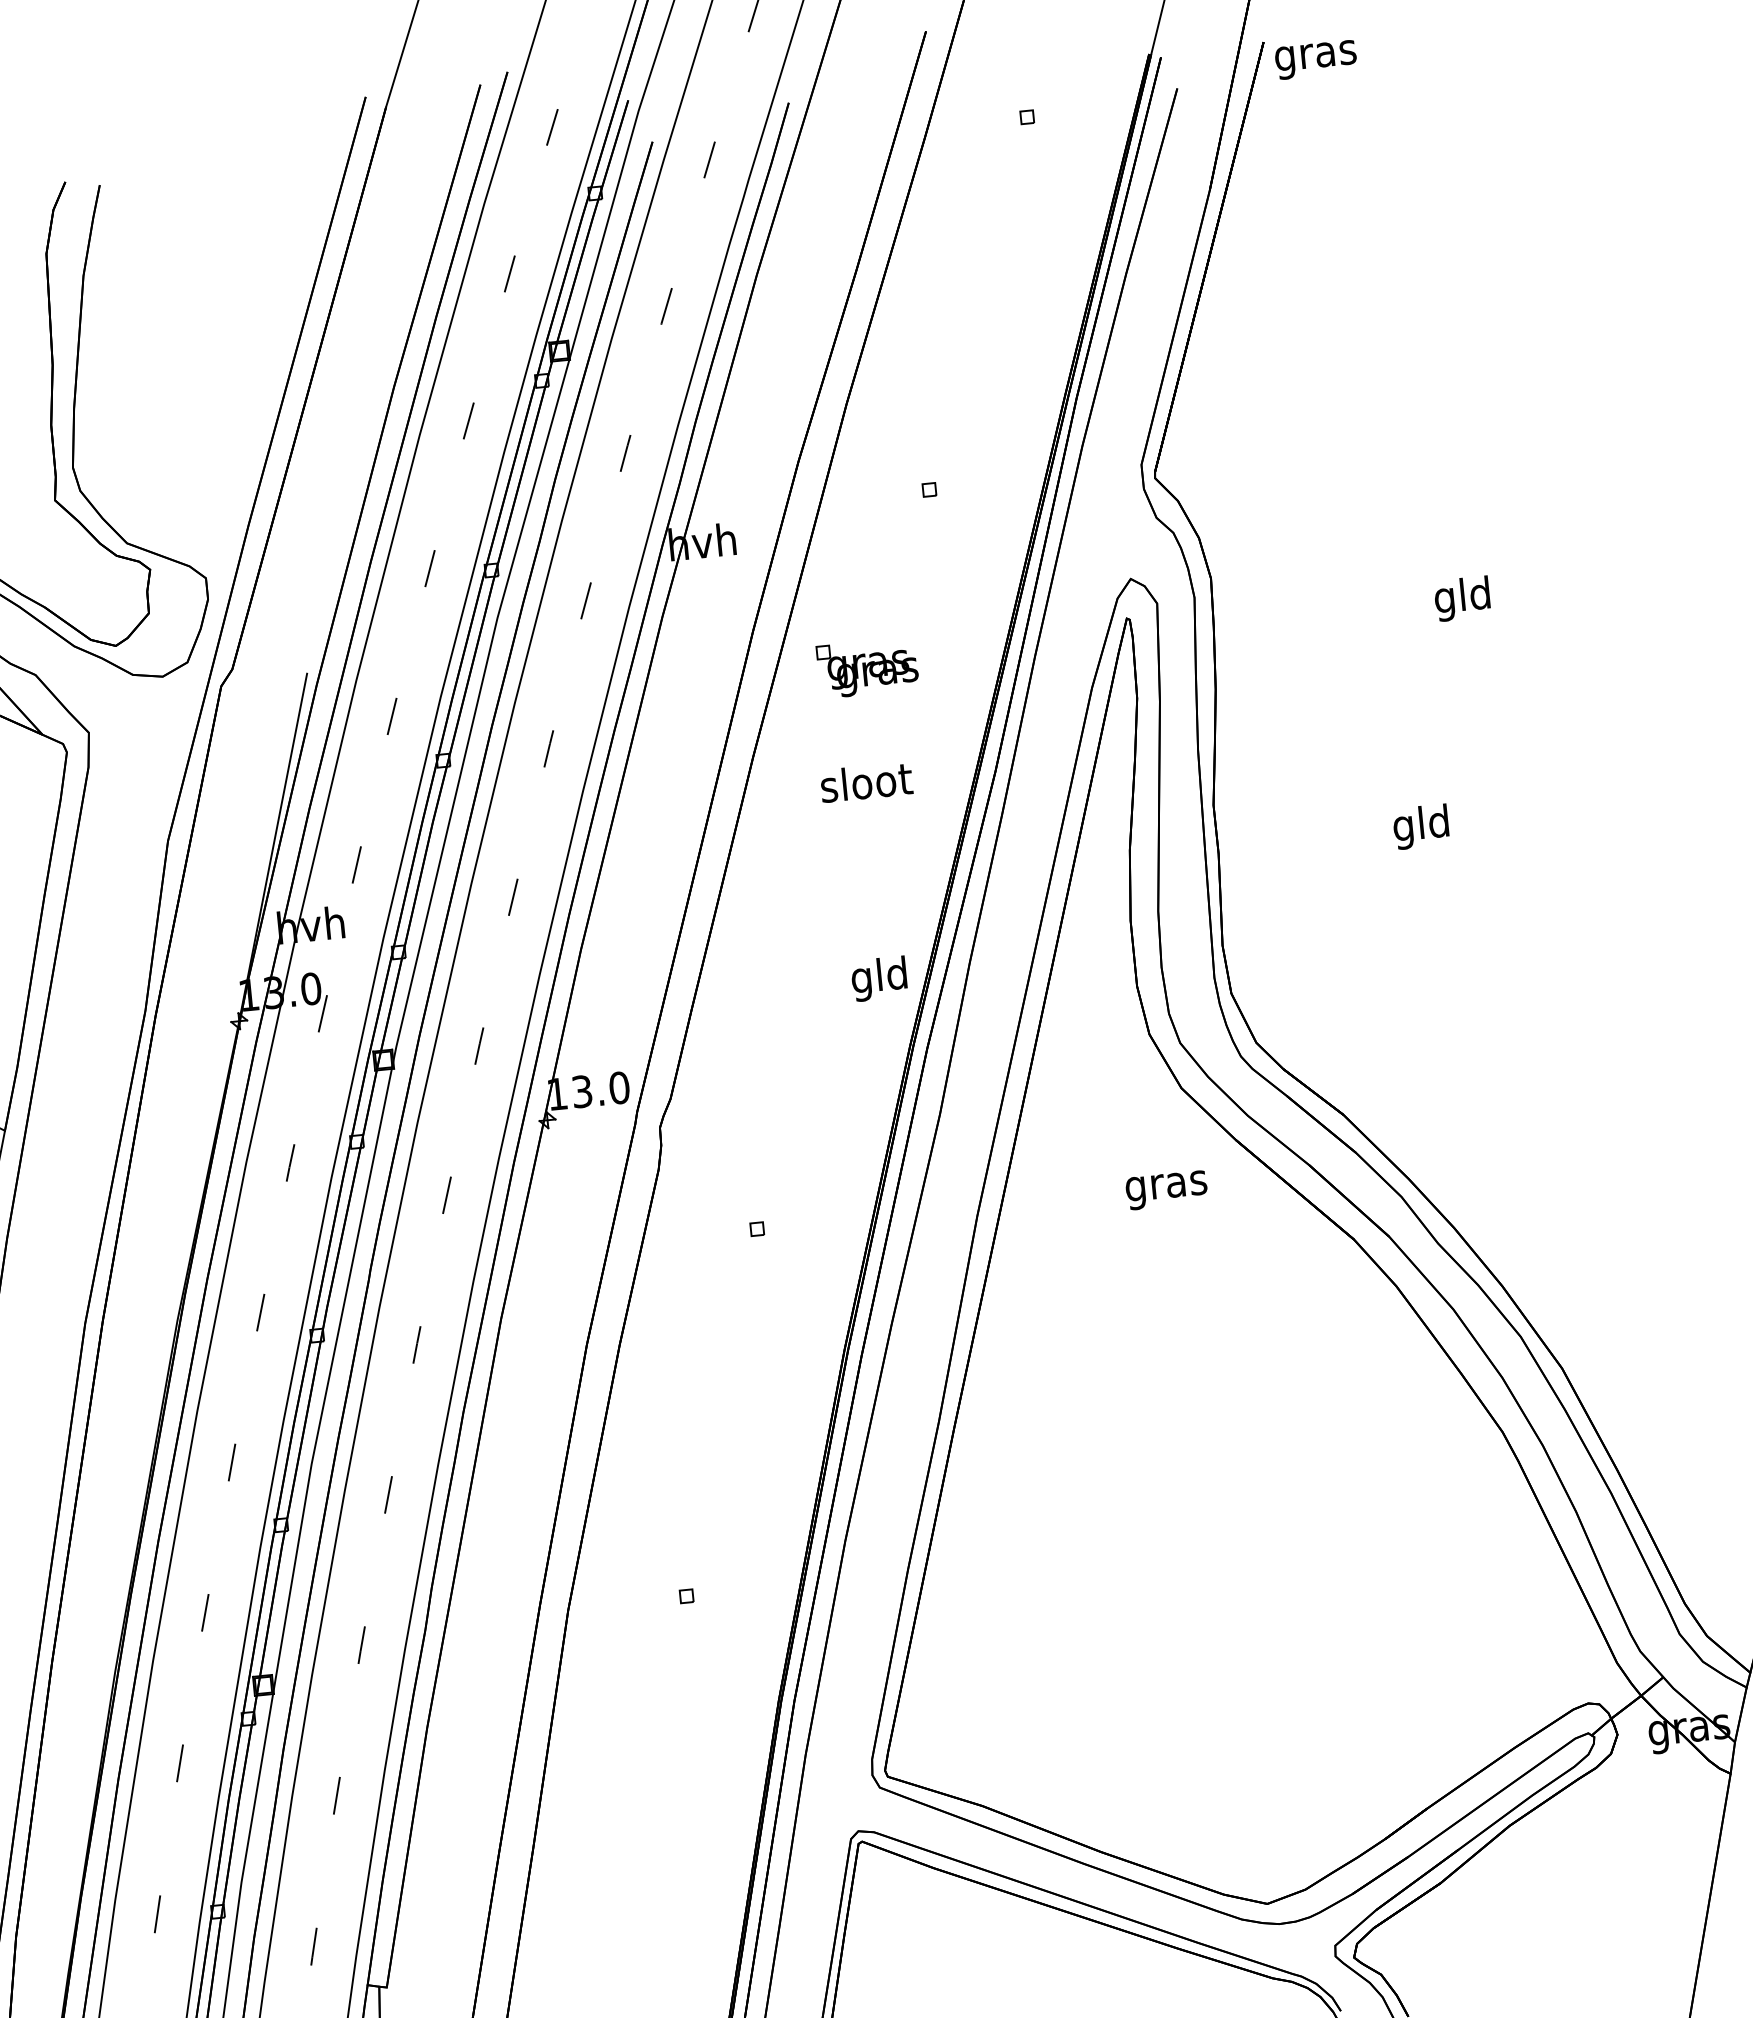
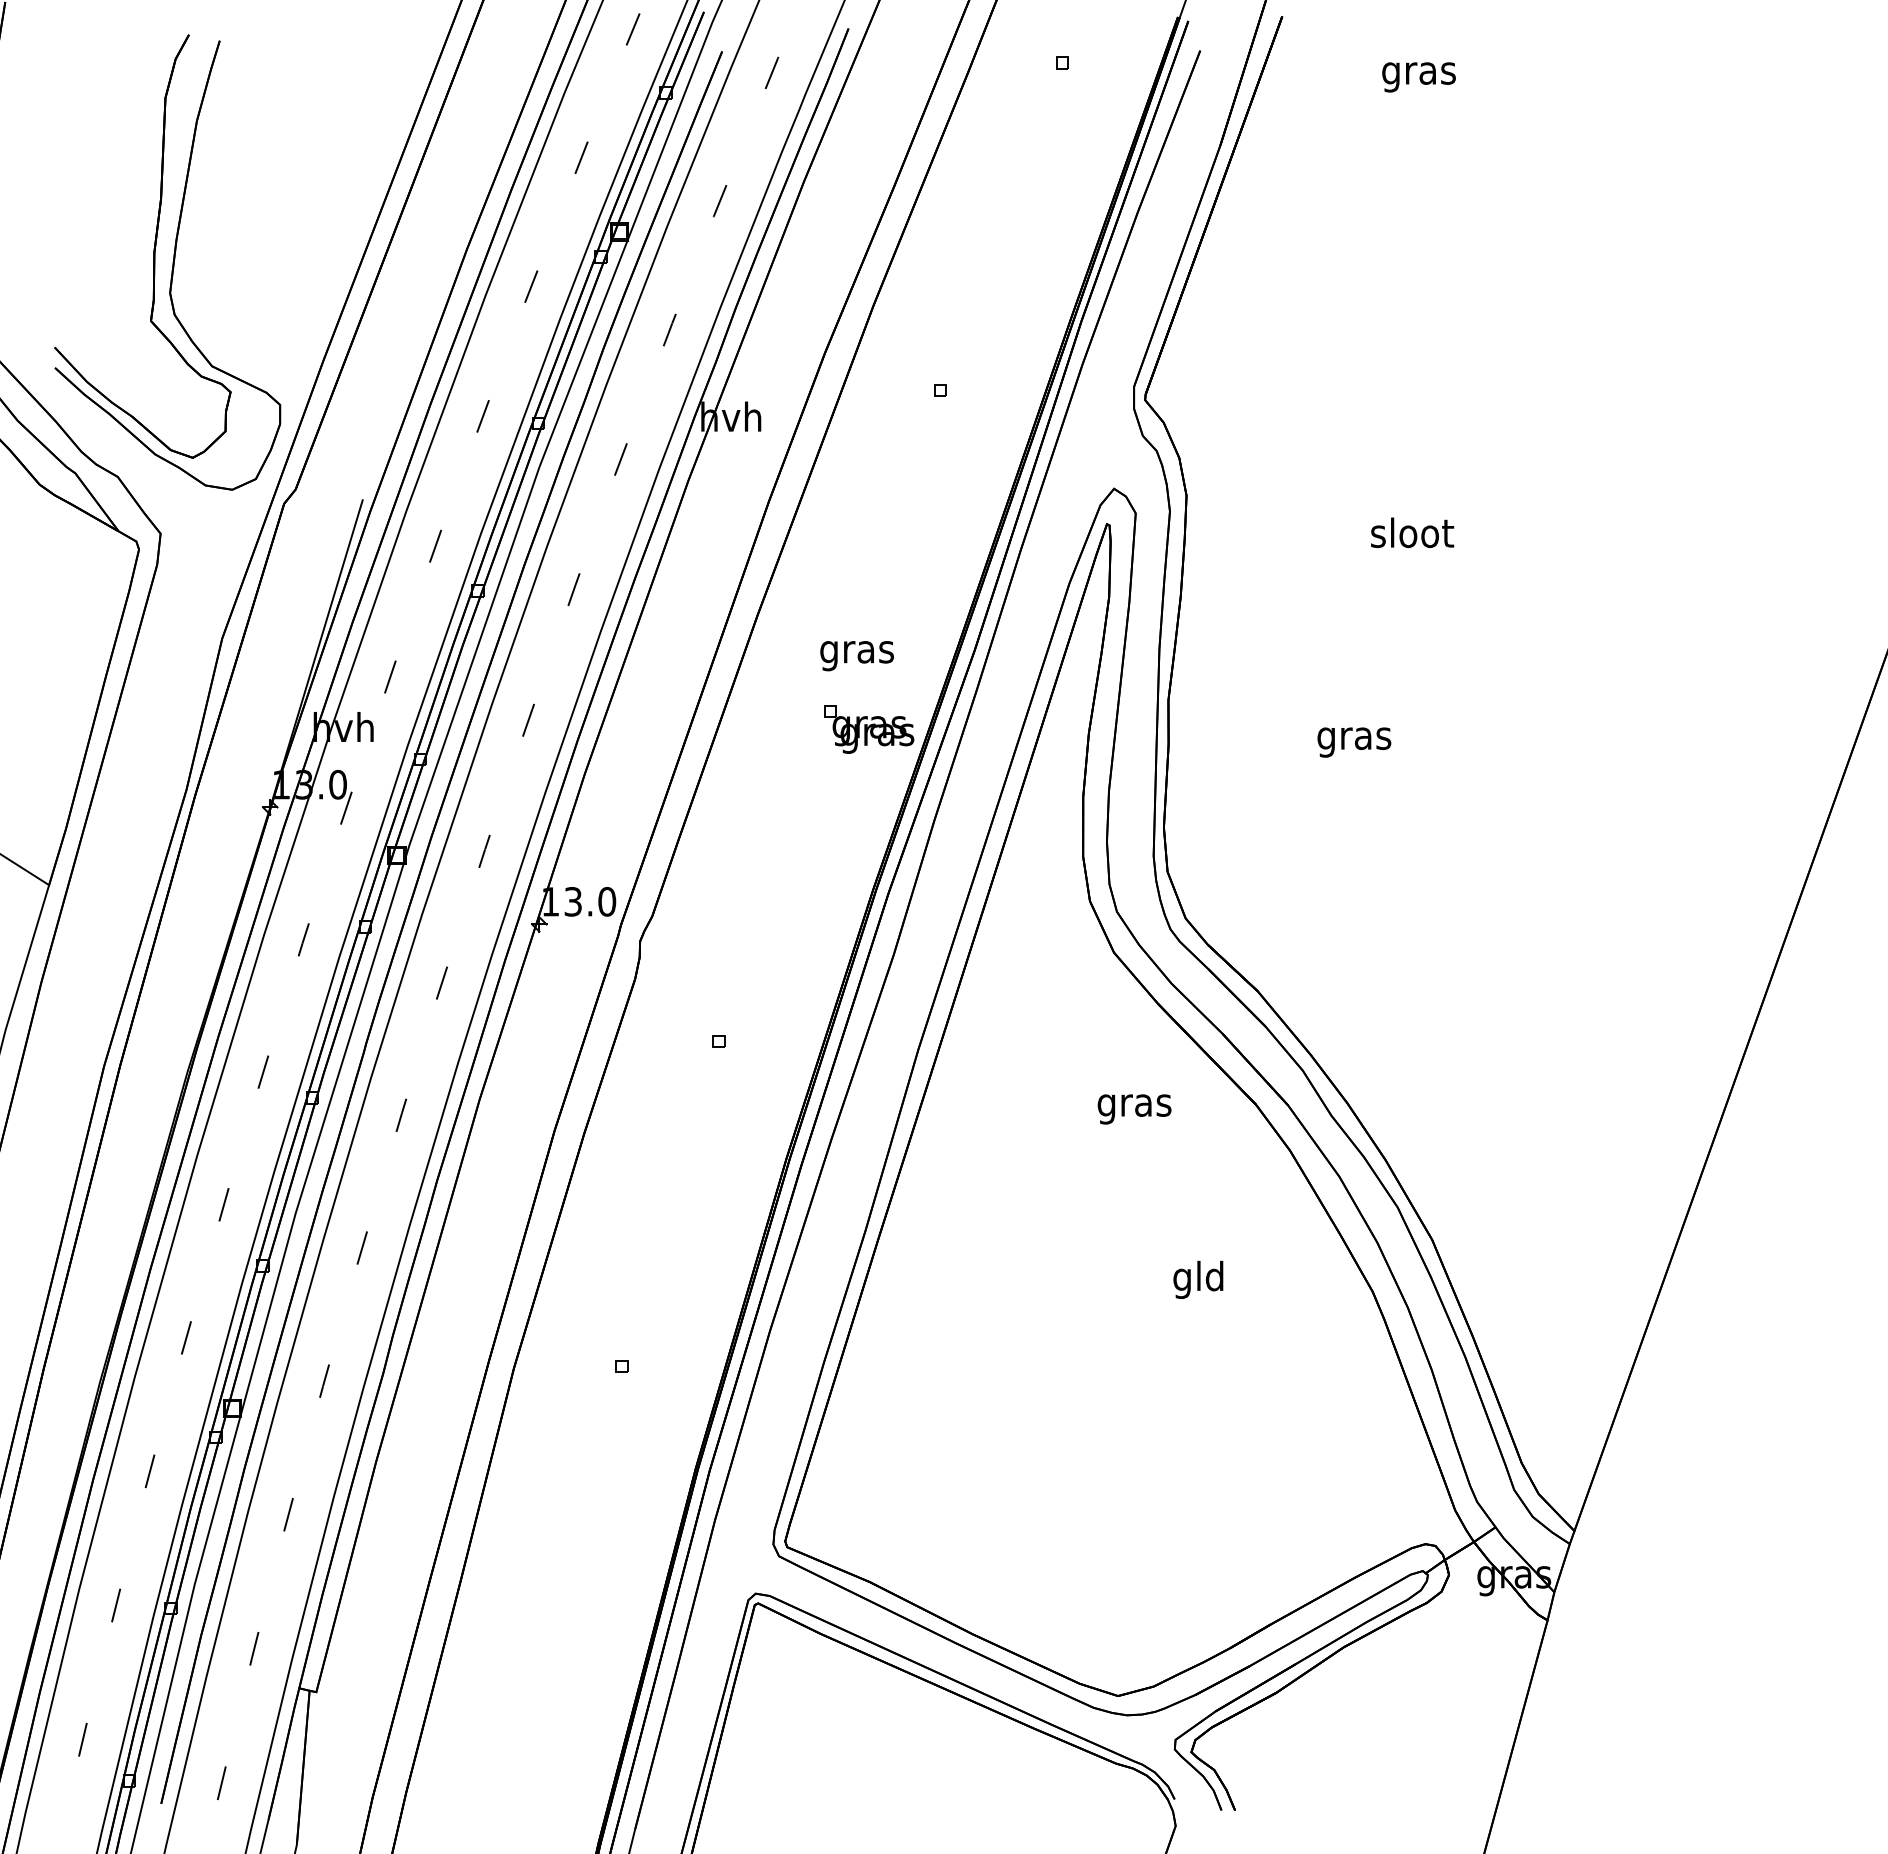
text: (1315, 60) -> (1418, 77), moved
text: (1463, 598) -> (1412, 536), gld -> sloot
part: (868, 668) -> (869, 729), moved
text: (866, 786) -> (857, 652), sloot -> gras
text: (1422, 826) -> (1354, 738), gld -> gras
text: (879, 978) -> (1198, 1279), moved
text: (1166, 1190) -> (1134, 1109), moved

